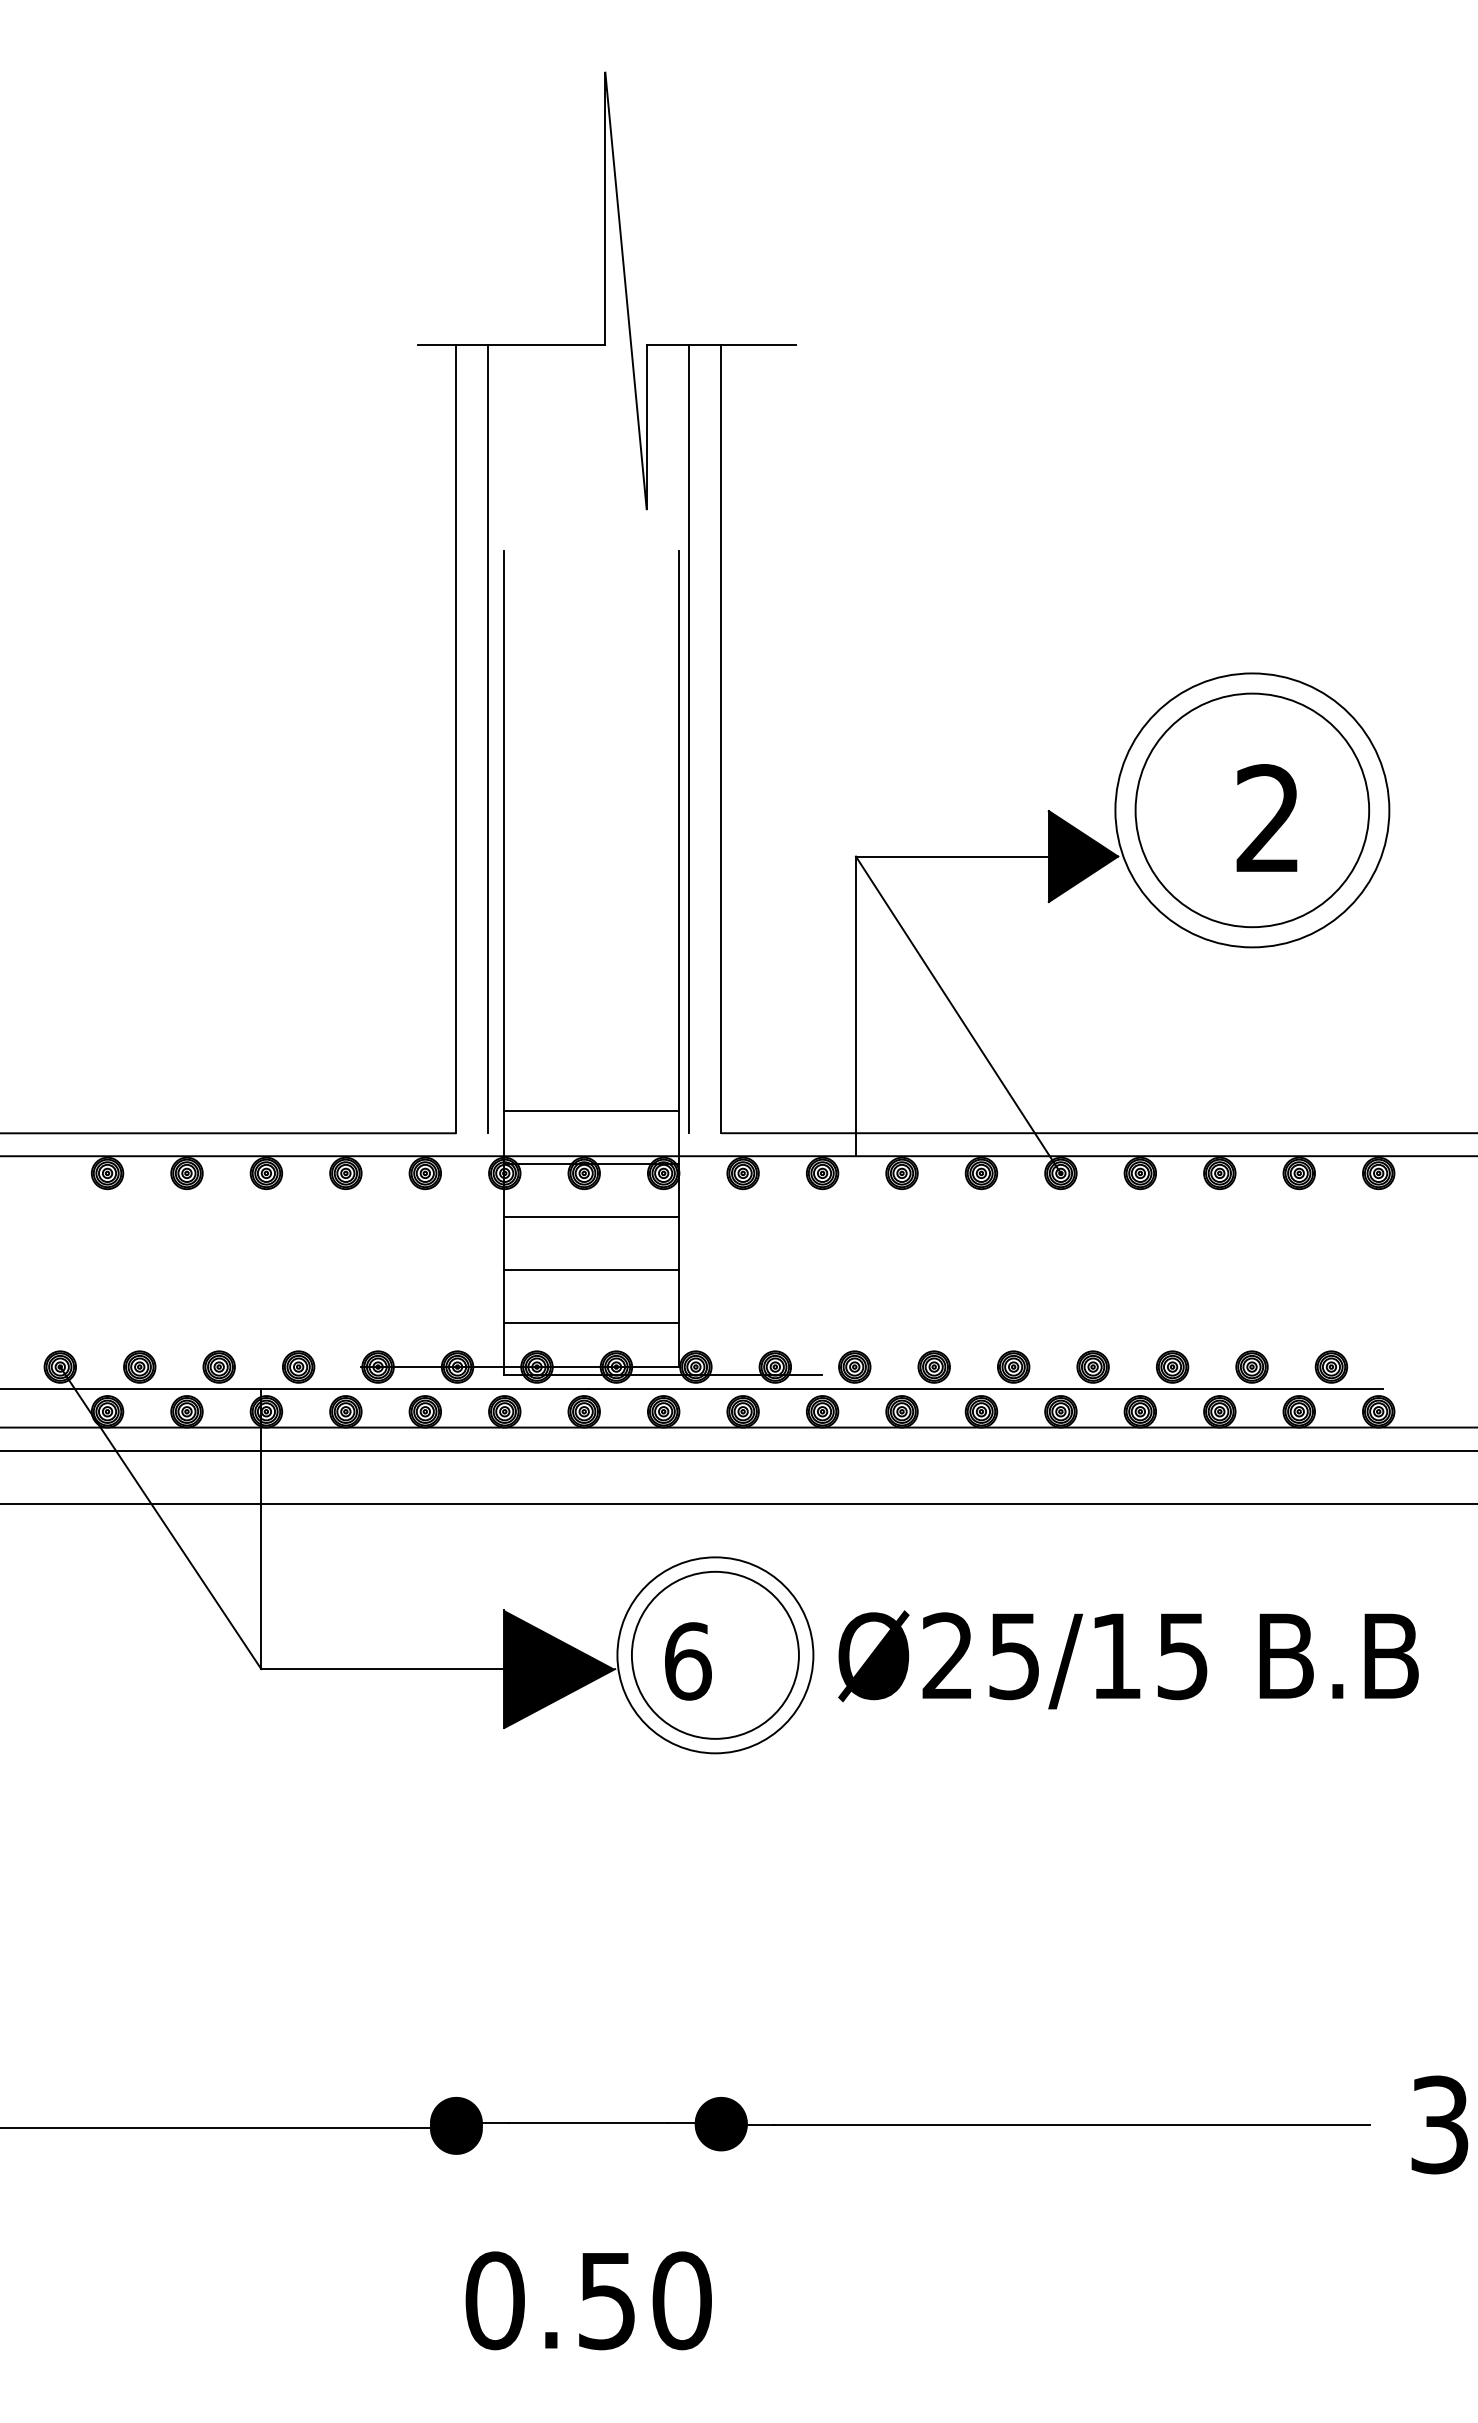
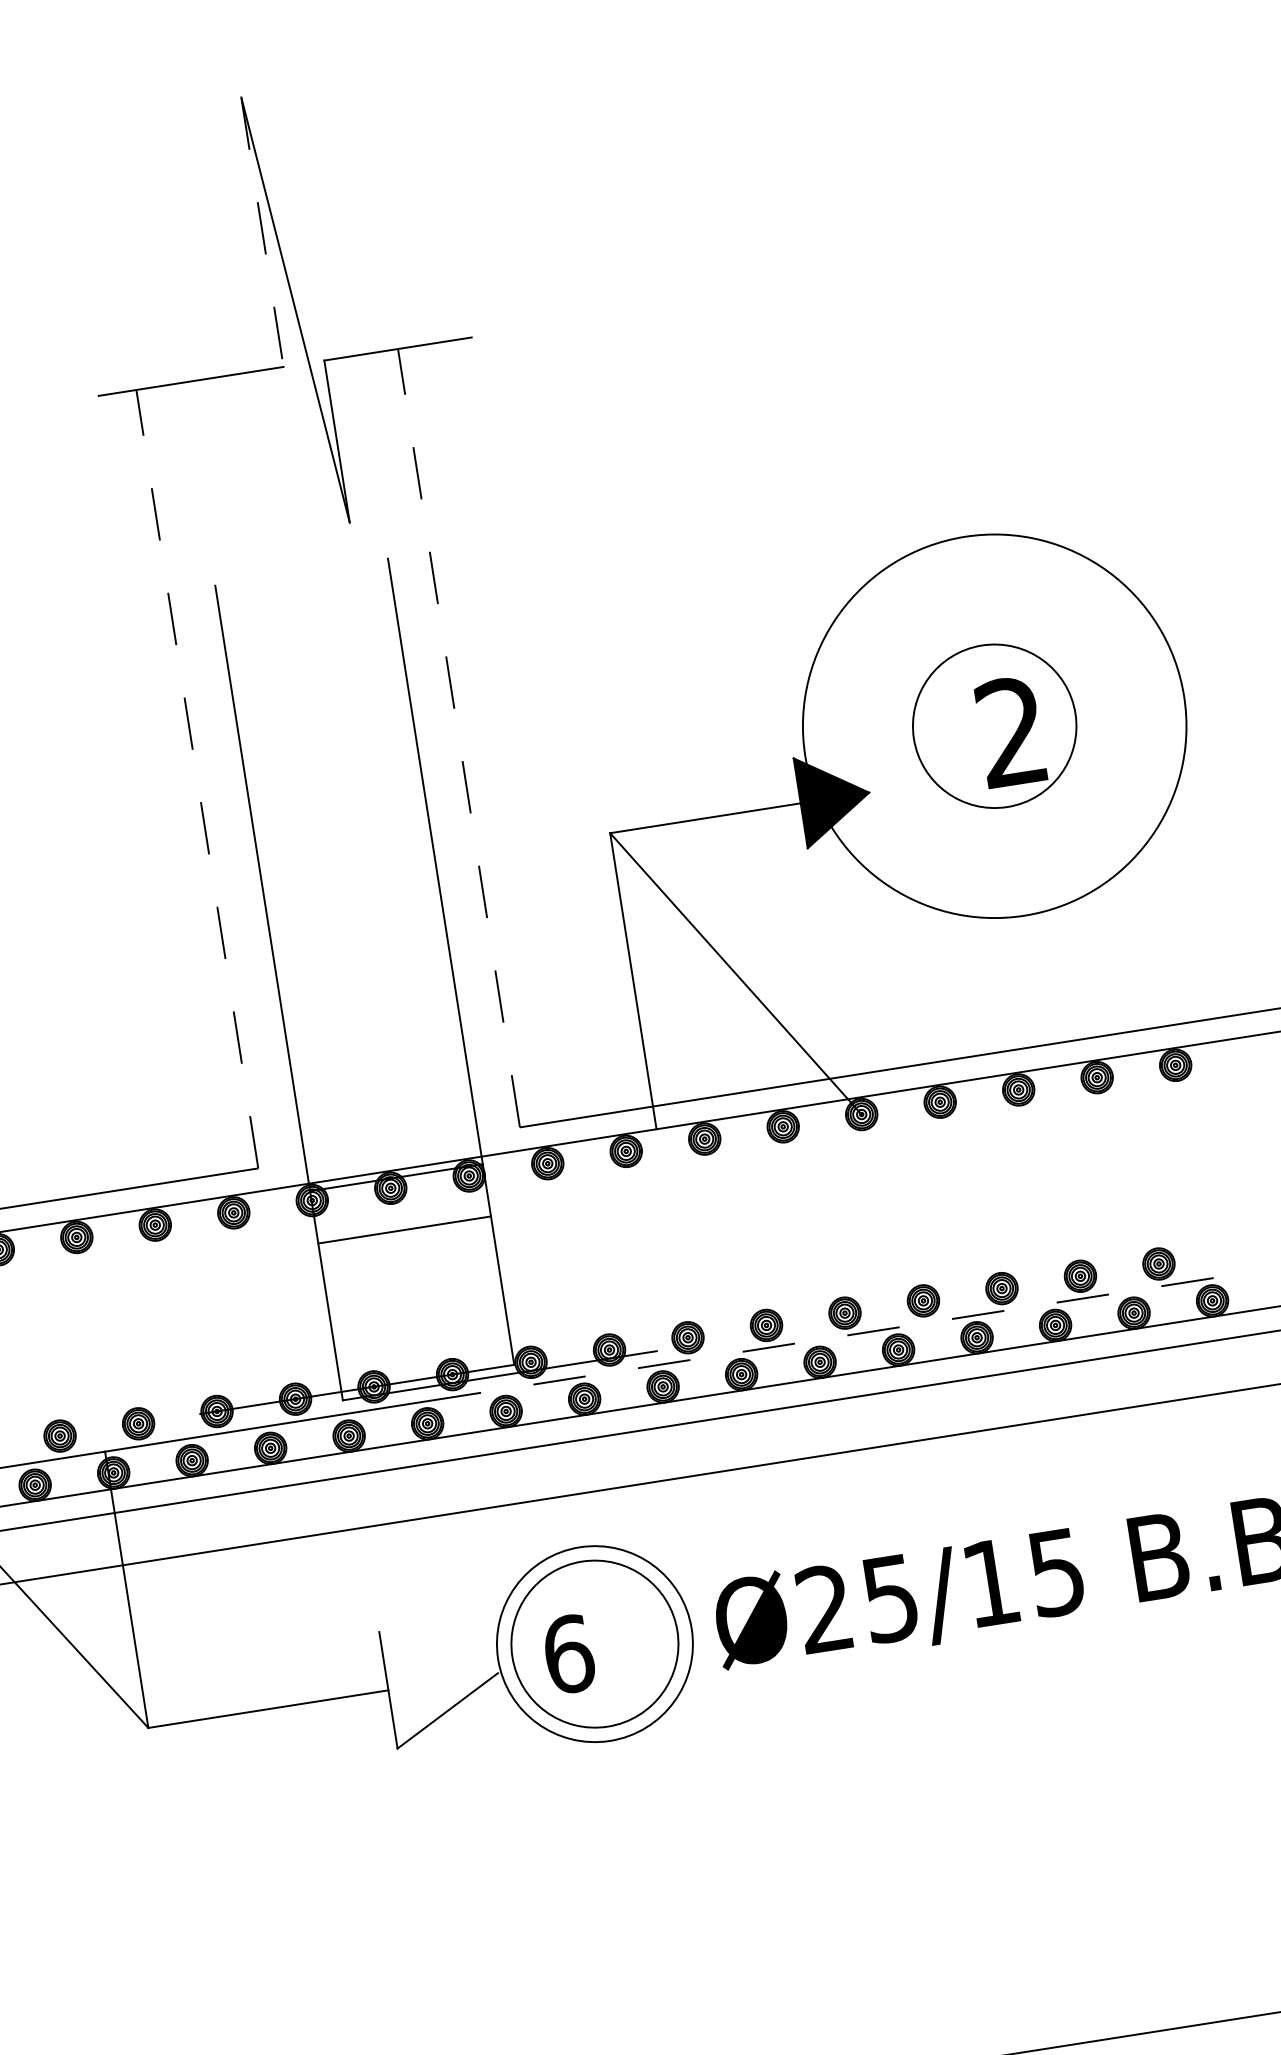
line: (605, 209) -> (262, 232), solid -> dashed
line: (456, 739) -> (197, 779), solid -> dashed
line: (488, 739) -> (229, 774), removed
line: (689, 739) -> (427, 743), removed
line: (721, 739) -> (459, 738), solid -> dashed
circle: (1252, 810) -> (994, 726), size x0.7
circle: (1252, 810) -> (994, 726), size x1.4
line: (591, 1110) -> (388, 1125), removed
line: (591, 1269) -> (412, 1282), removed
line: (591, 1322) -> (421, 1334), removed
line: (986, 1389) -> (821, 1339), solid -> dashed
fill: (559, 1669) -> (443, 1682), removed

